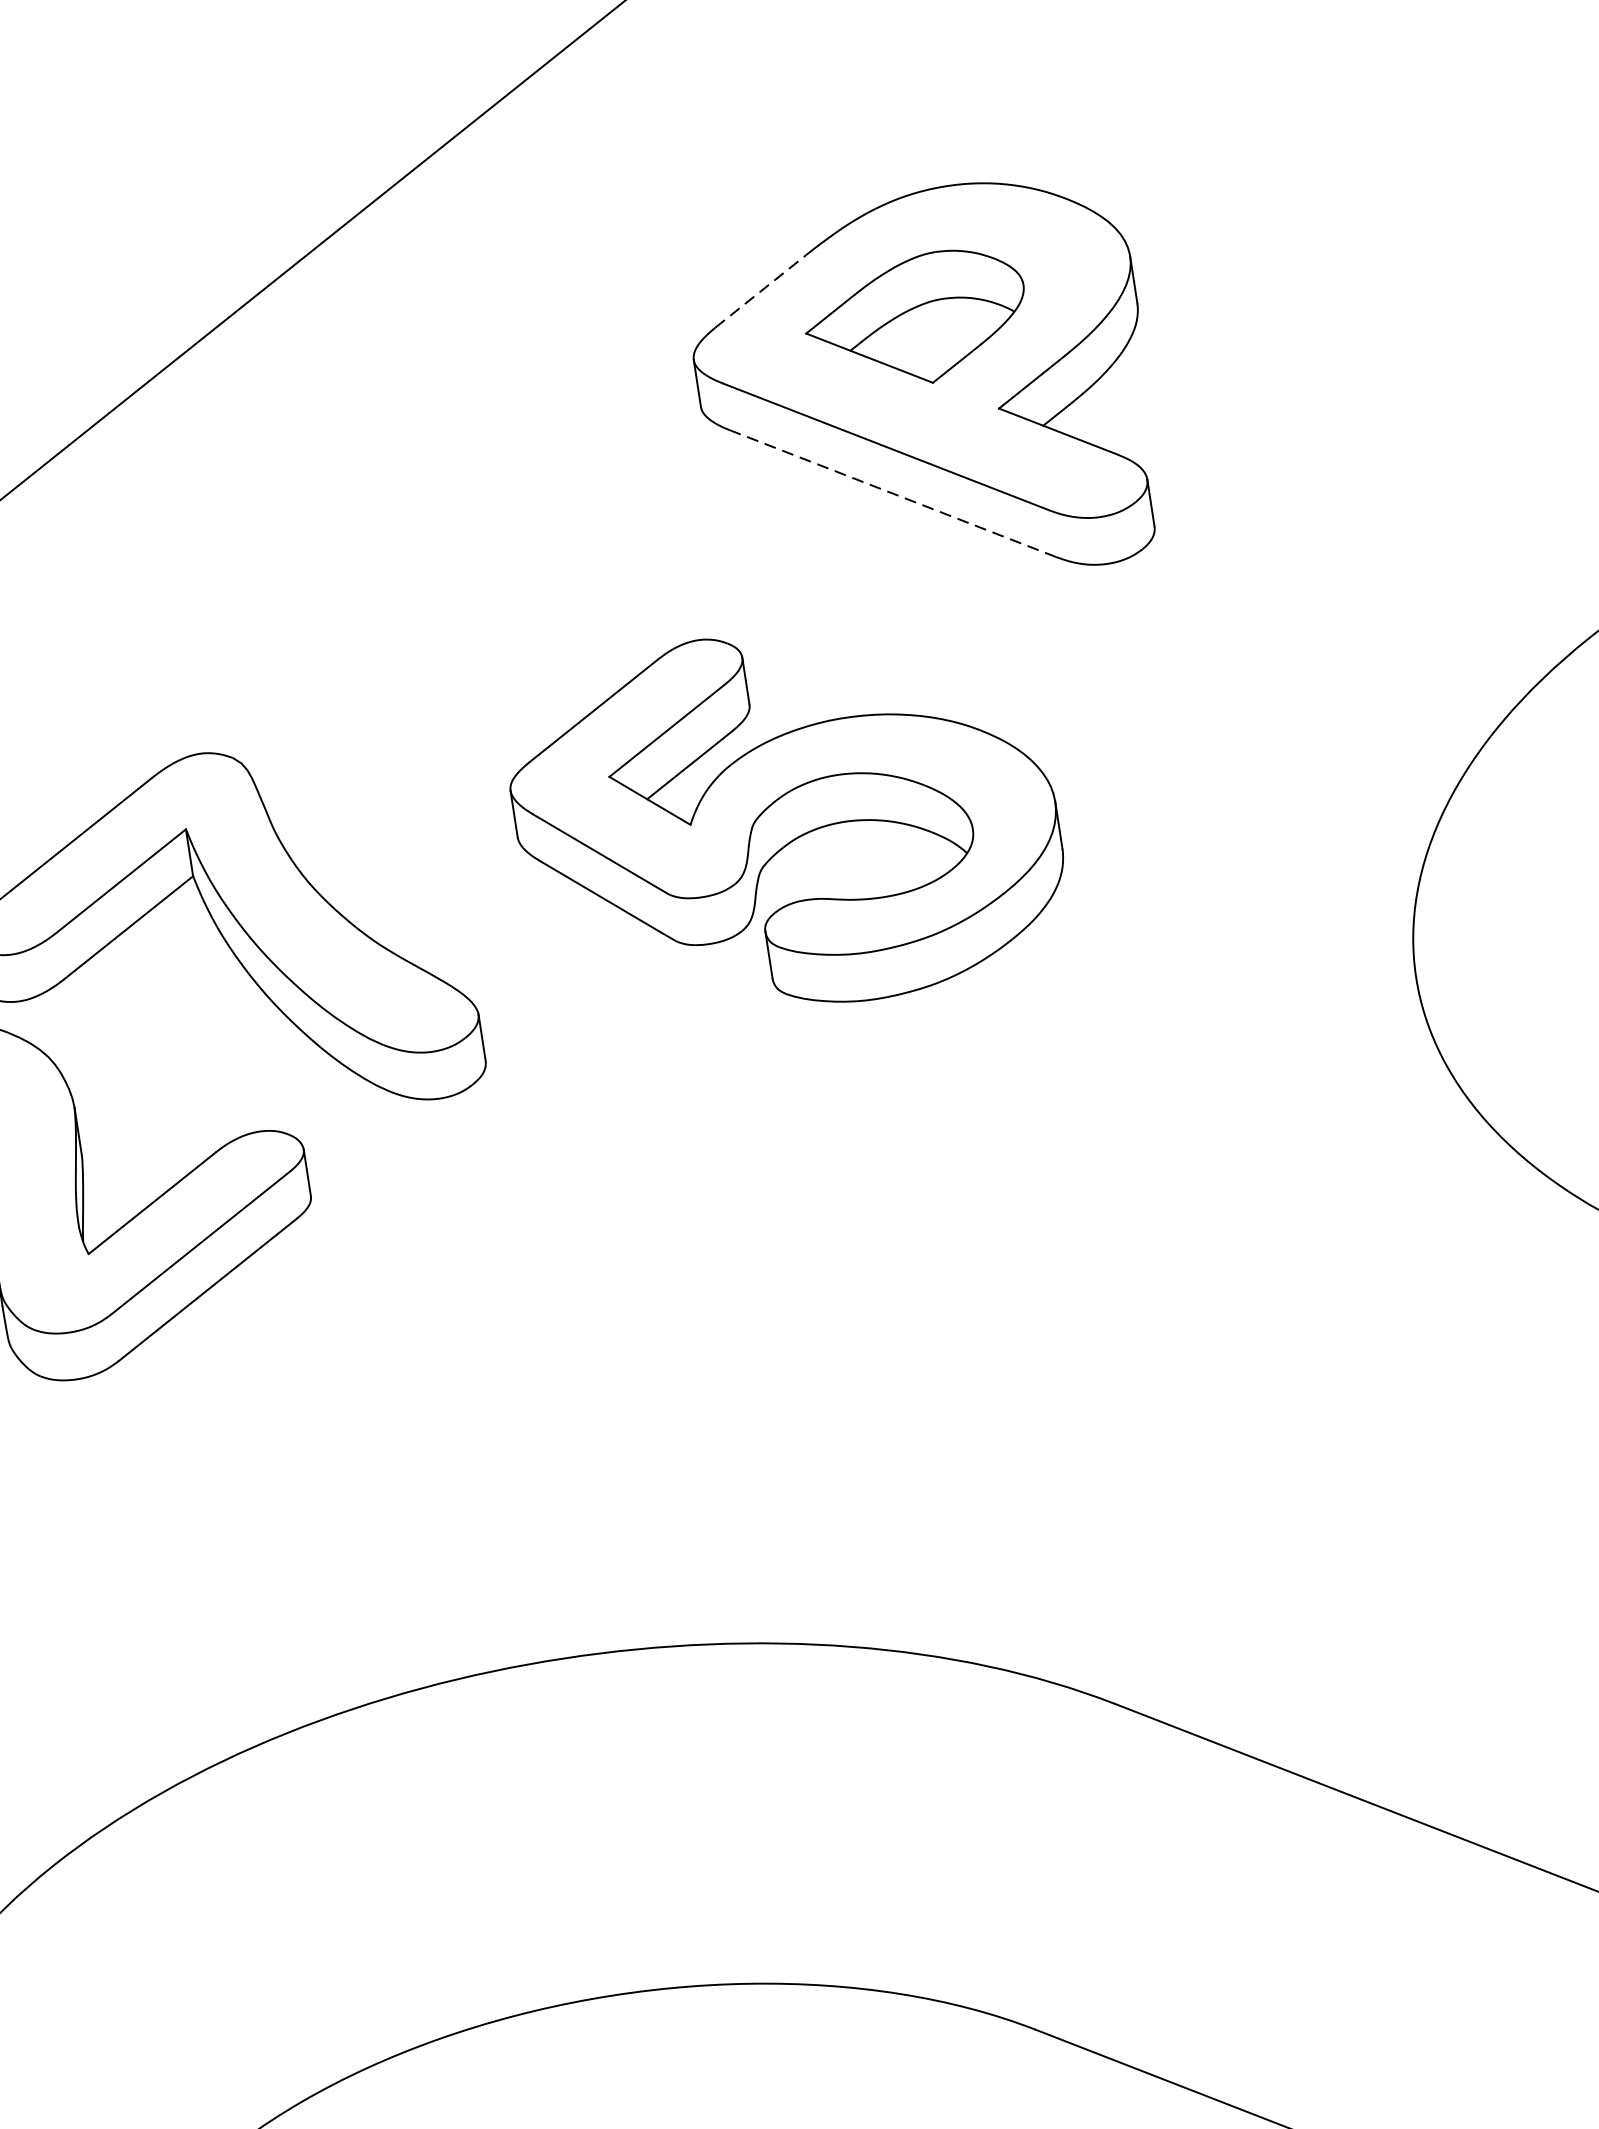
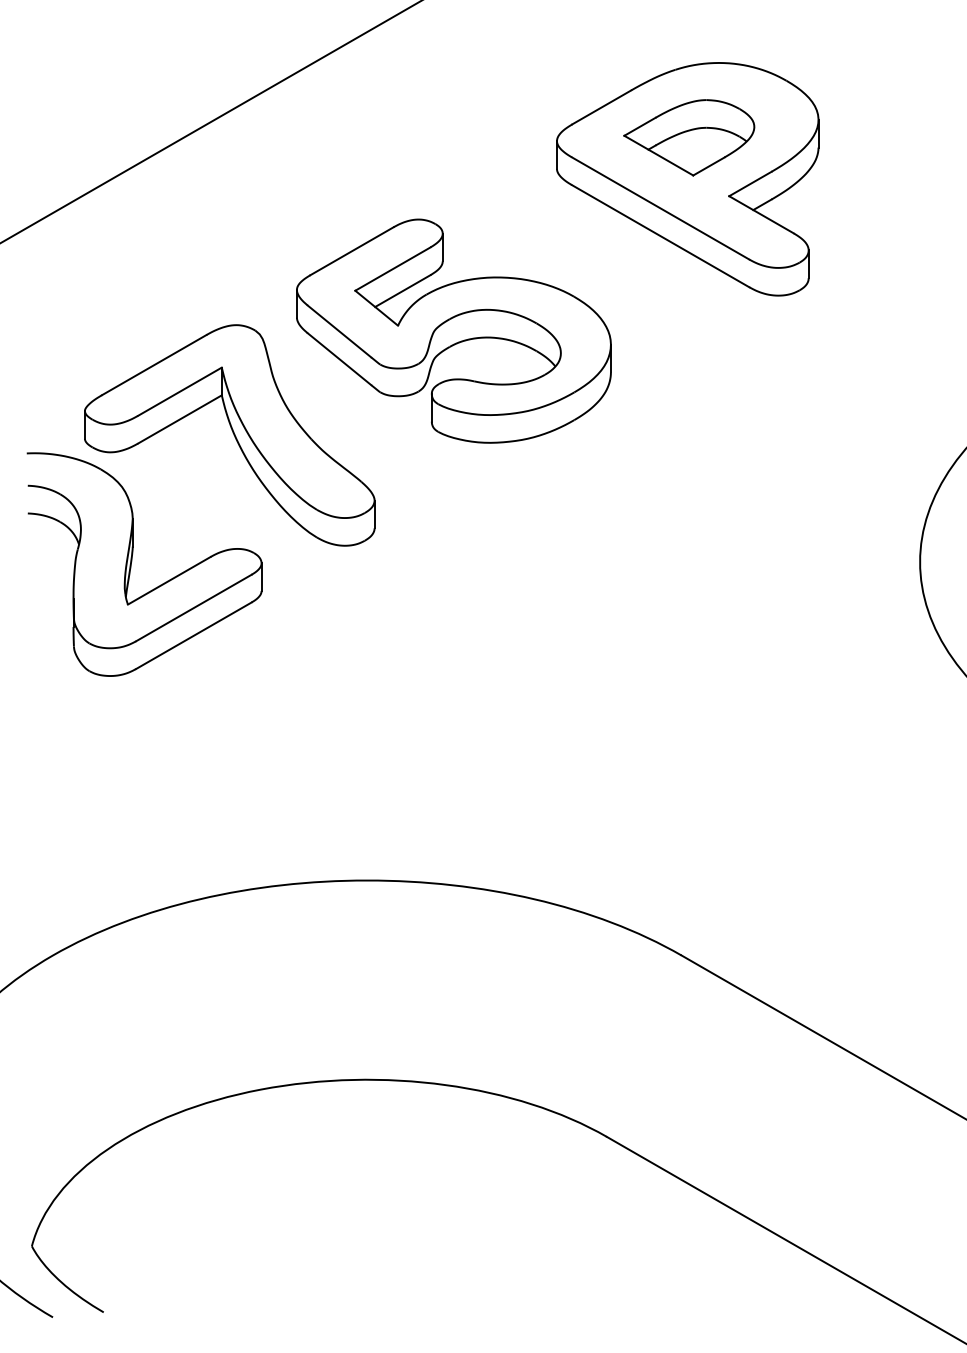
line: (760, 291) -> (601, 107), dashed -> solid
line: (893, 492) -> (660, 235), dashed -> solid
part: (785, 818) -> (453, 330), moved

